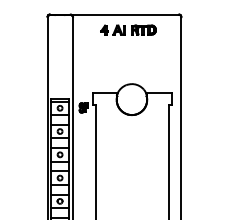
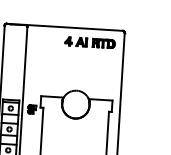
part: (128, 29) -> (90, 42), moved

